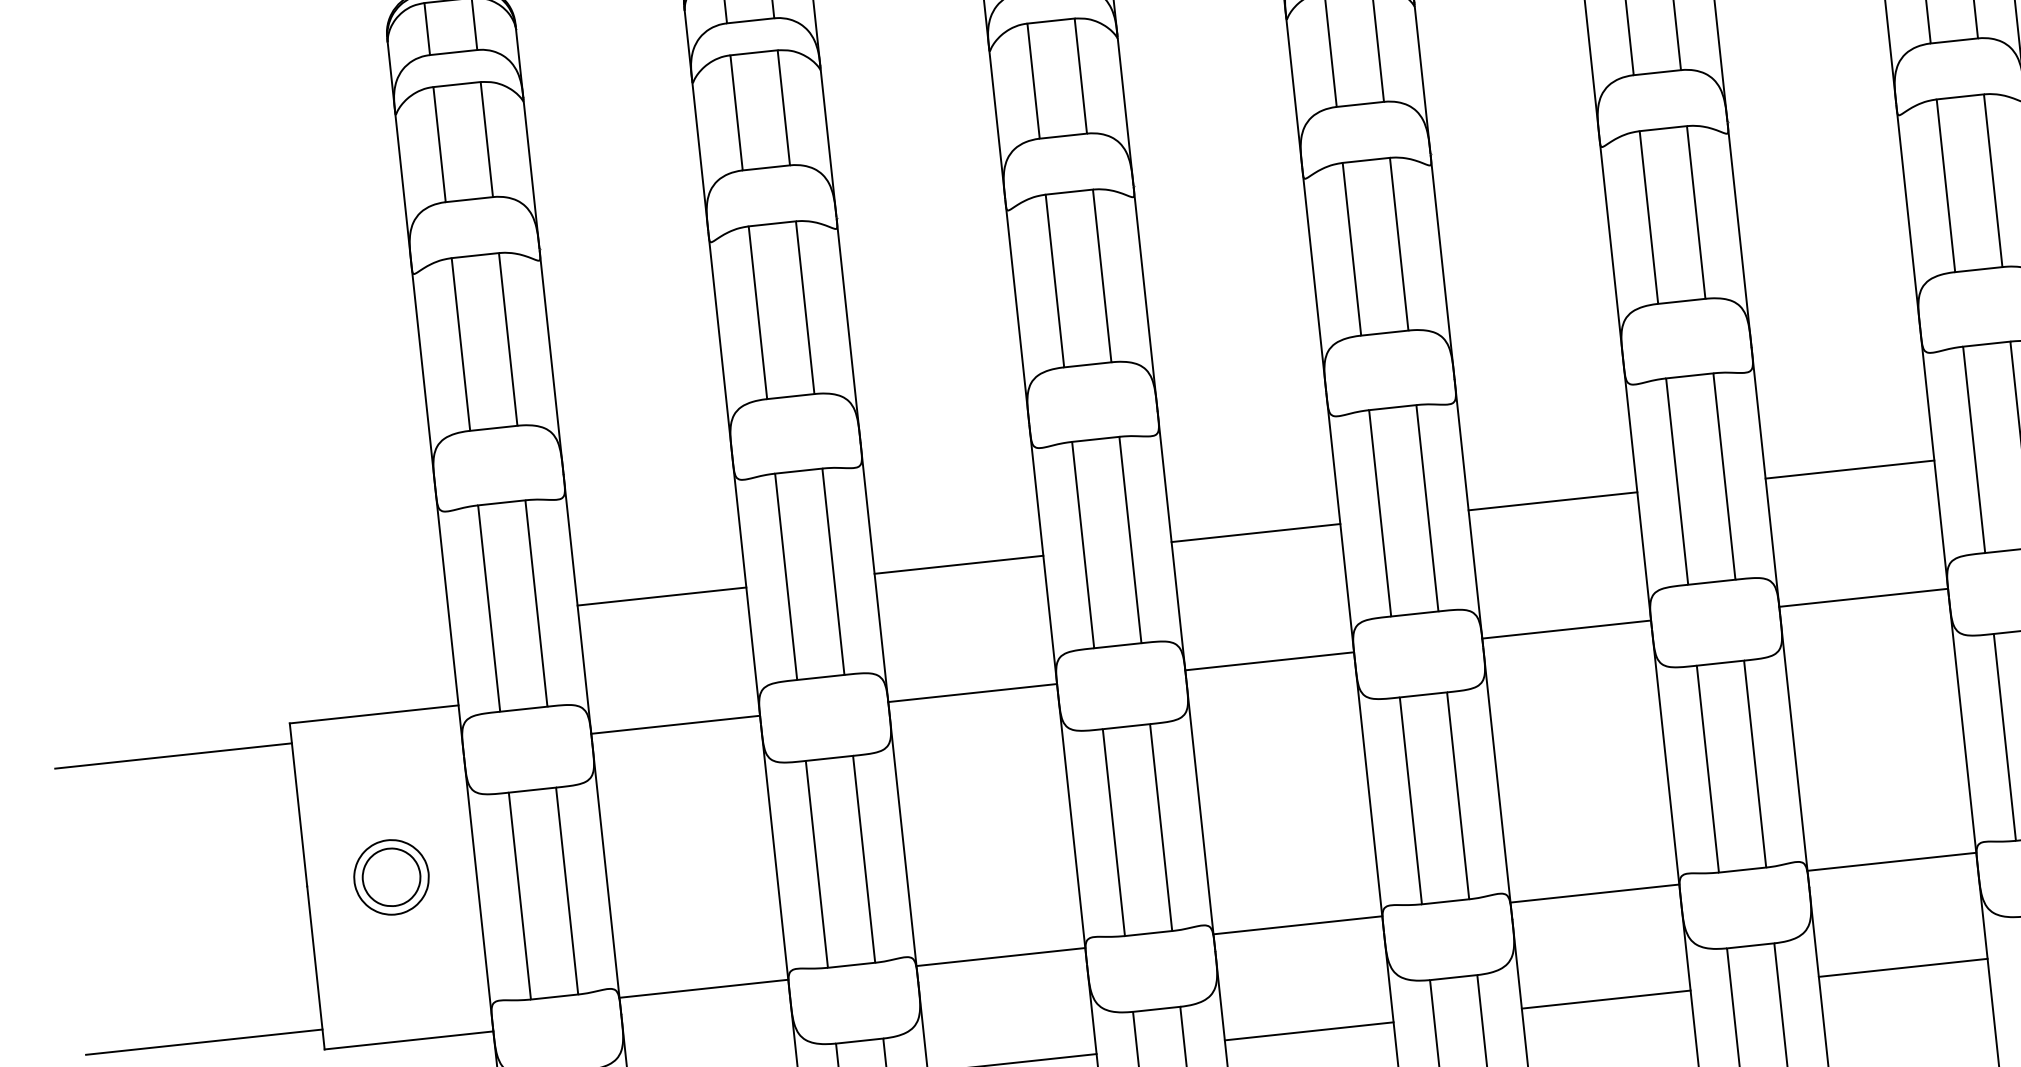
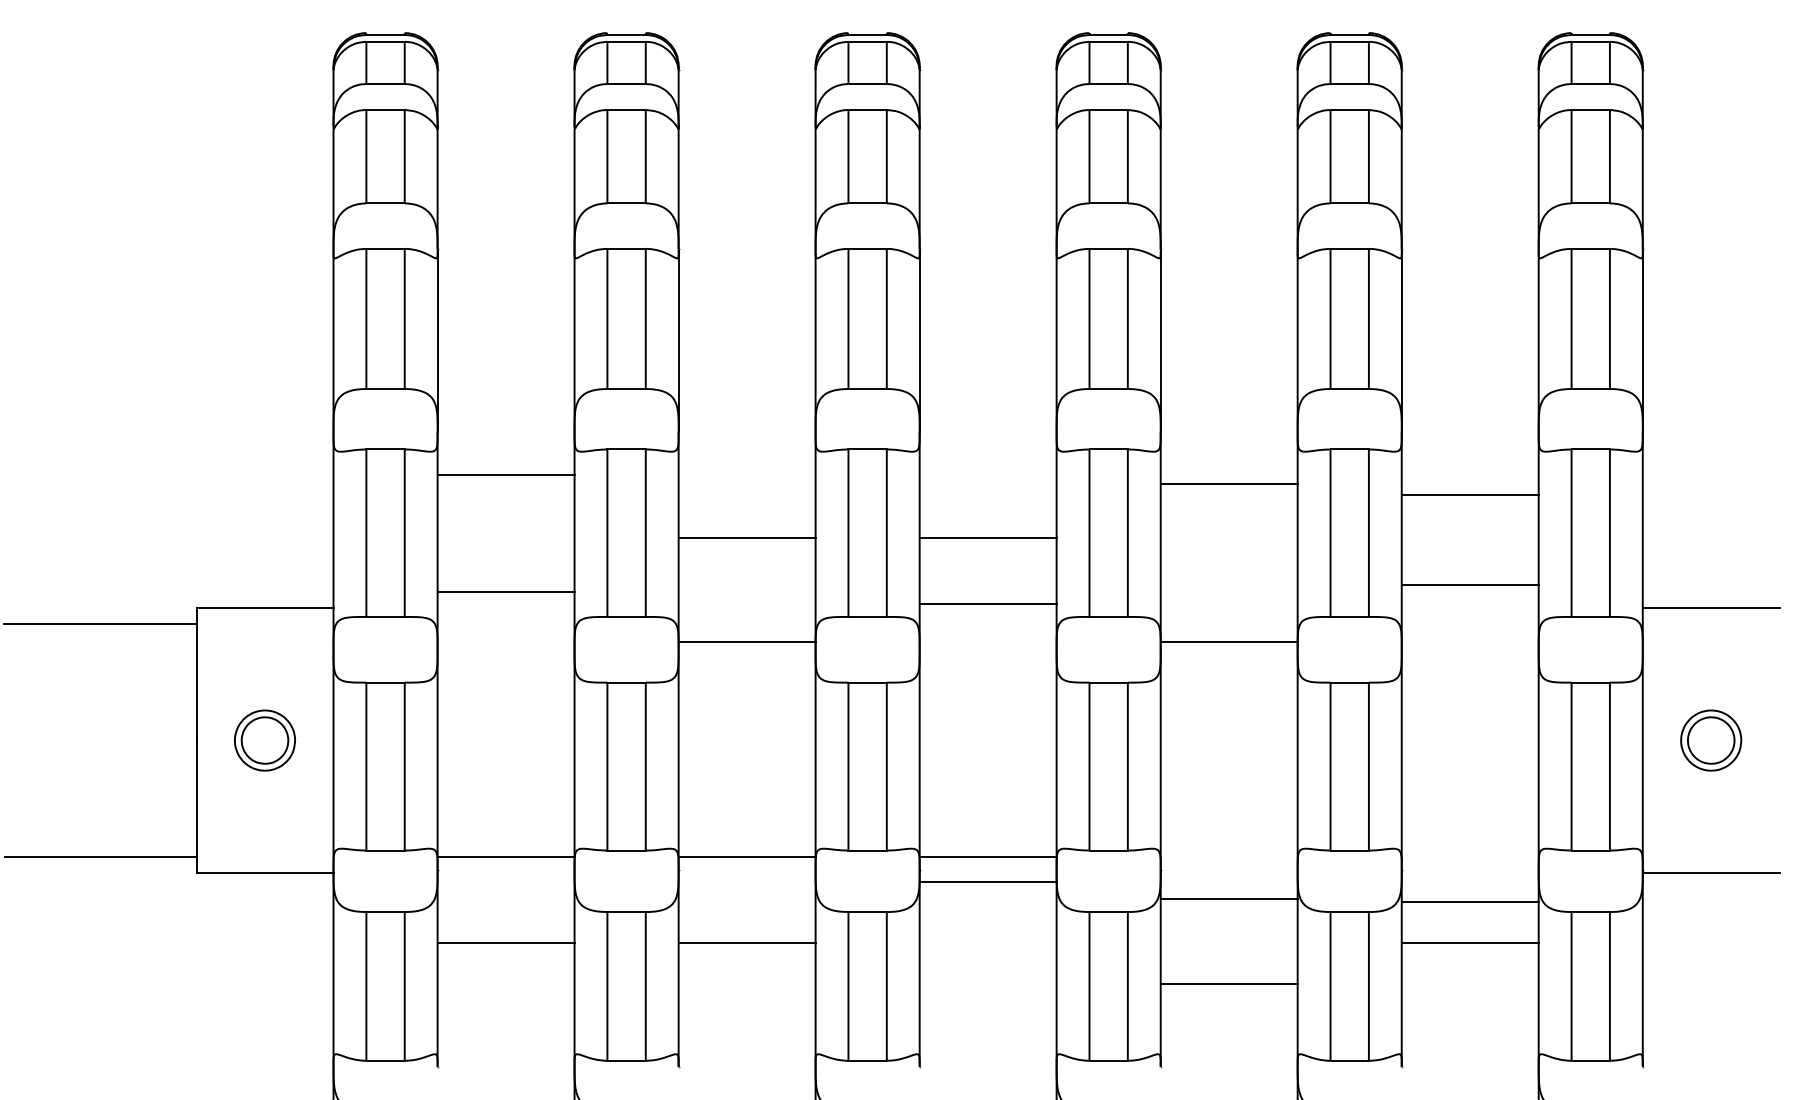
line: (1849, 469) -> (1469, 495), moved
line: (1552, 501) -> (1228, 484), moved
line: (661, 596) -> (505, 475), moved
line: (1862, 597) -> (1469, 585), moved
line: (1268, 661) -> (987, 604), moved
line: (674, 724) -> (505, 592), moved
line: (1890, 861) -> (1469, 901), moved
line: (1594, 893) -> (1228, 898), moved
line: (1605, 999) -> (1228, 983), moved
line: (1308, 1031) -> (987, 881), moved

